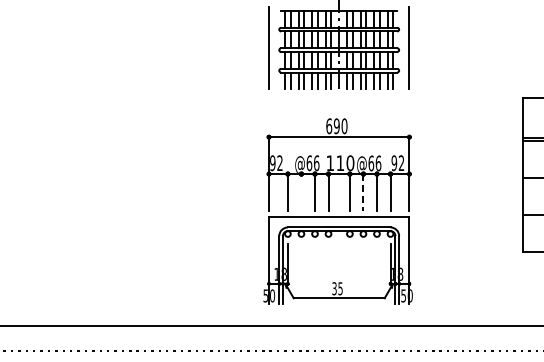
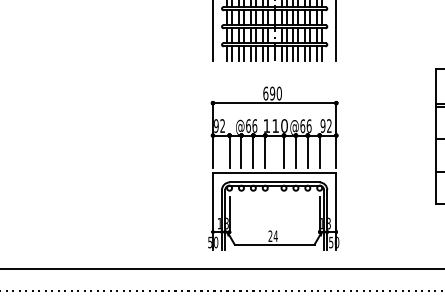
line: (301, 192) -> (241, 151), added
line: (363, 193) -> (295, 152), dashed -> solid
text: (337, 288) -> (273, 236), 35 -> 24

